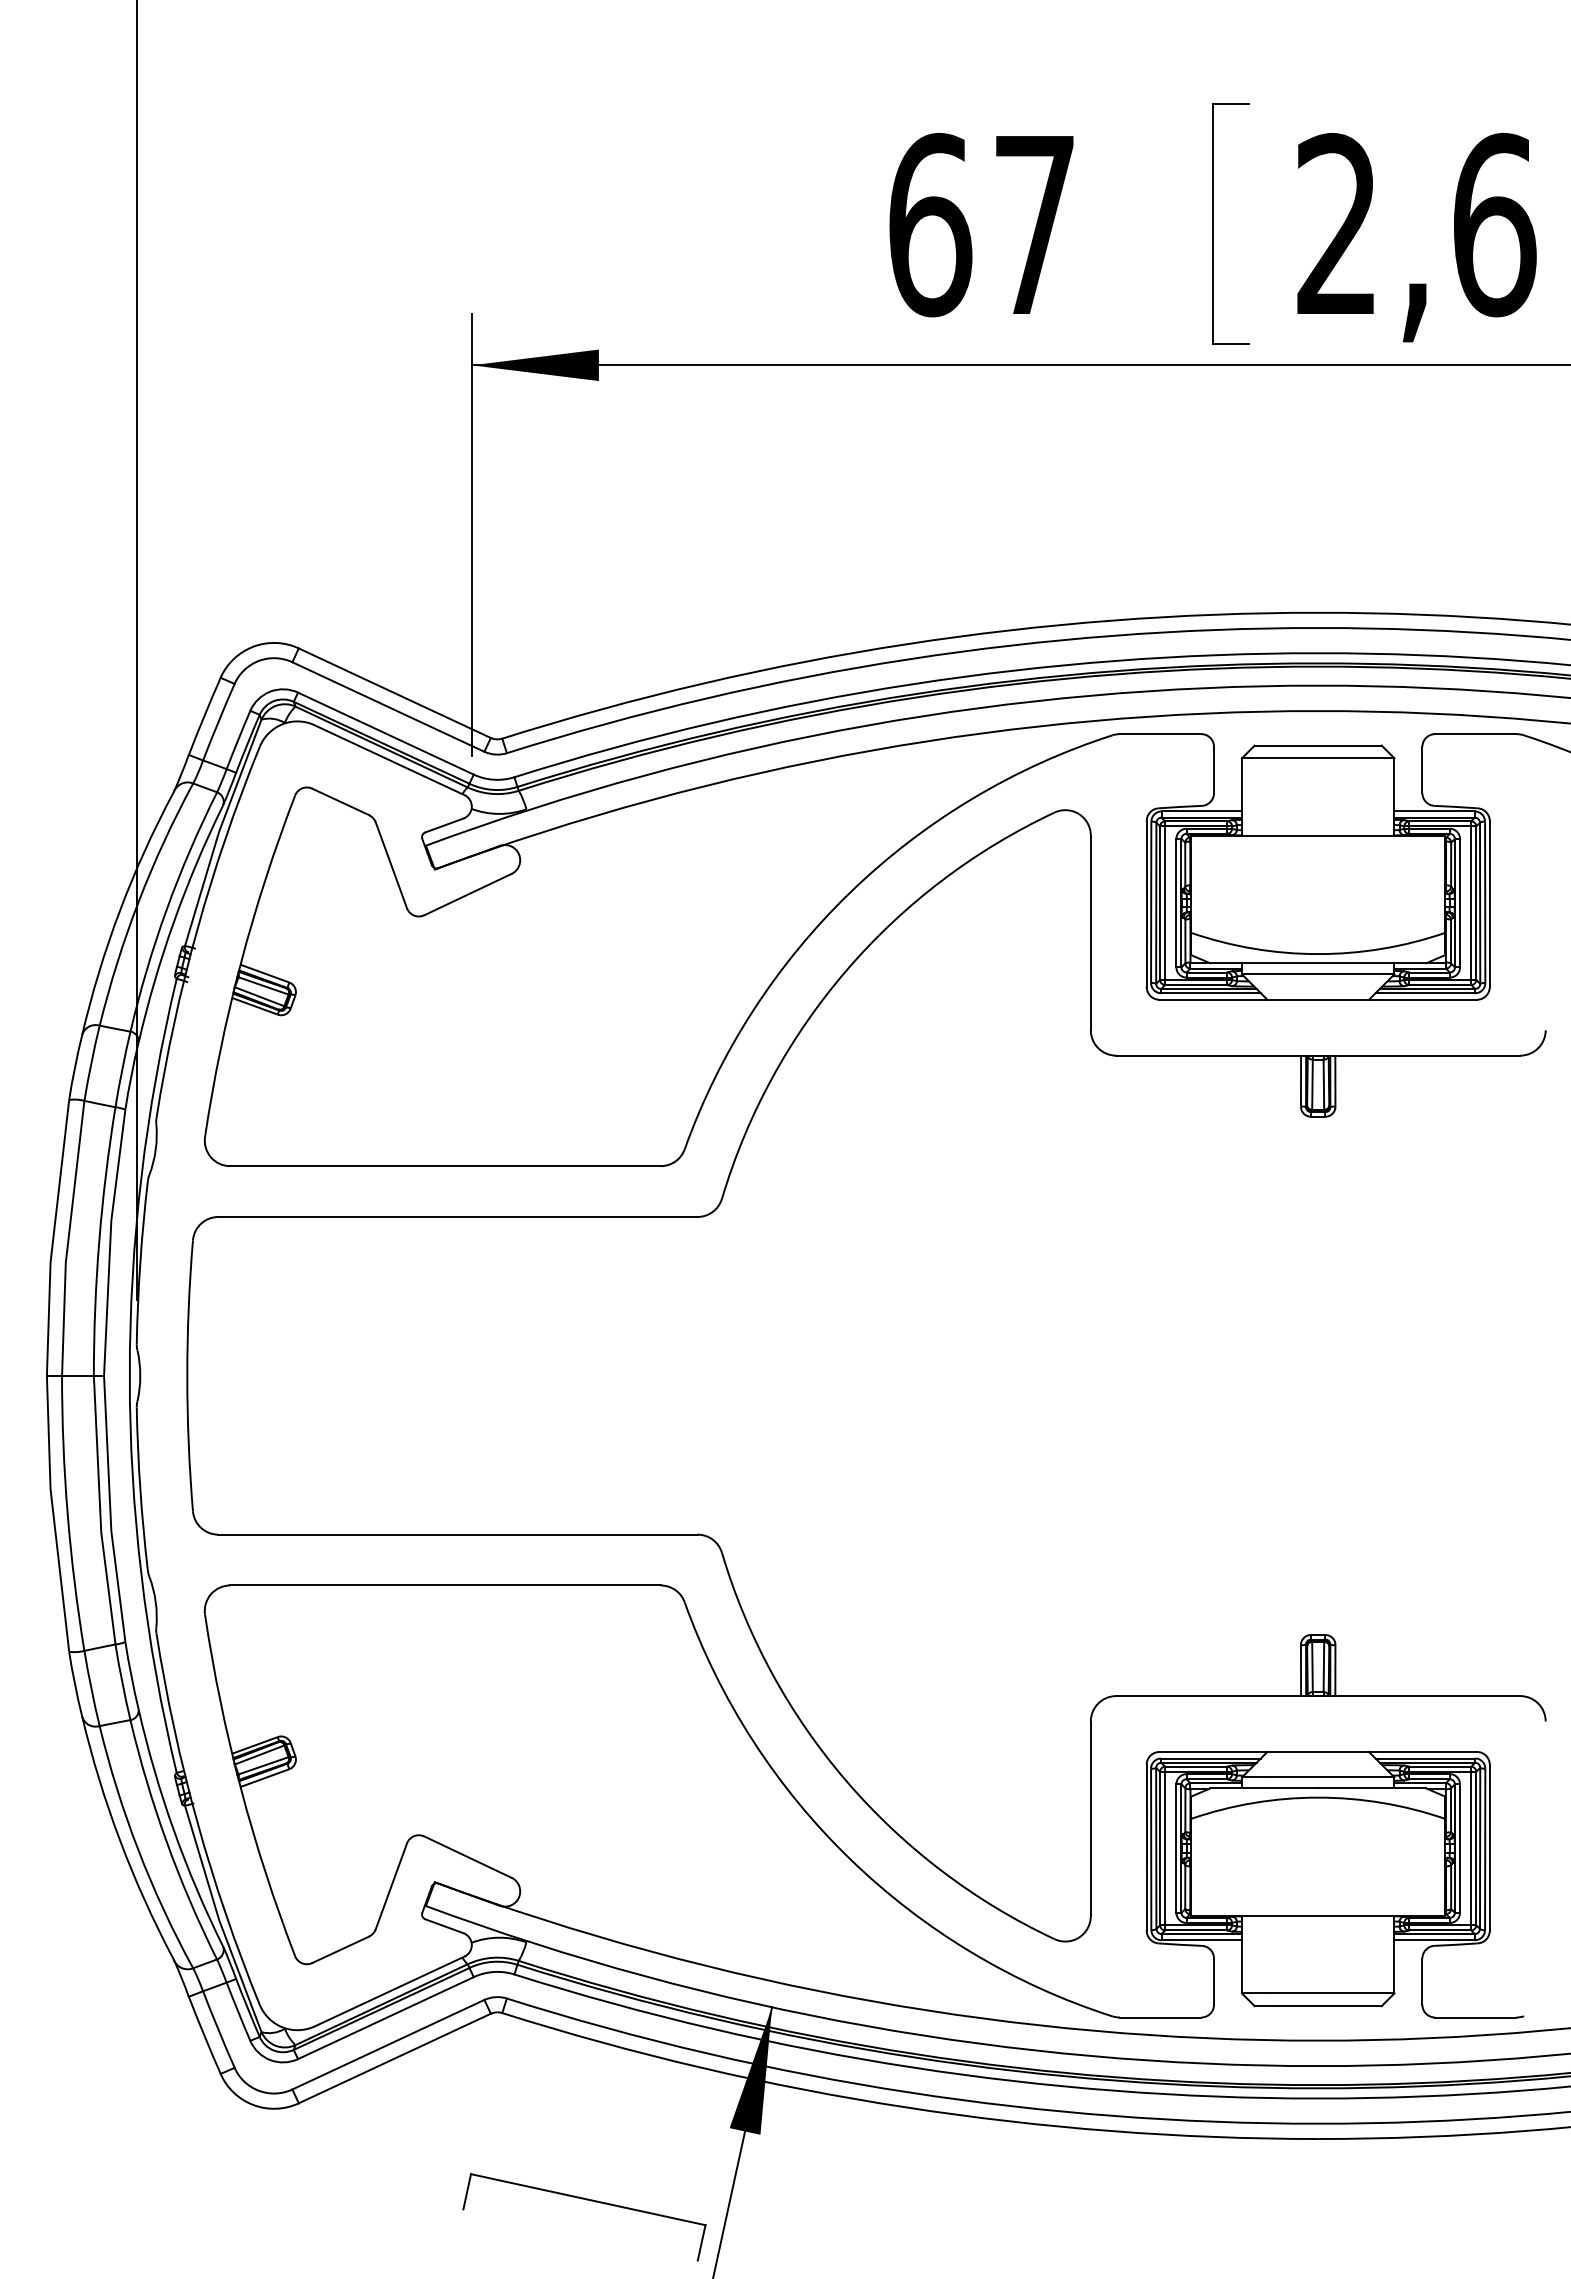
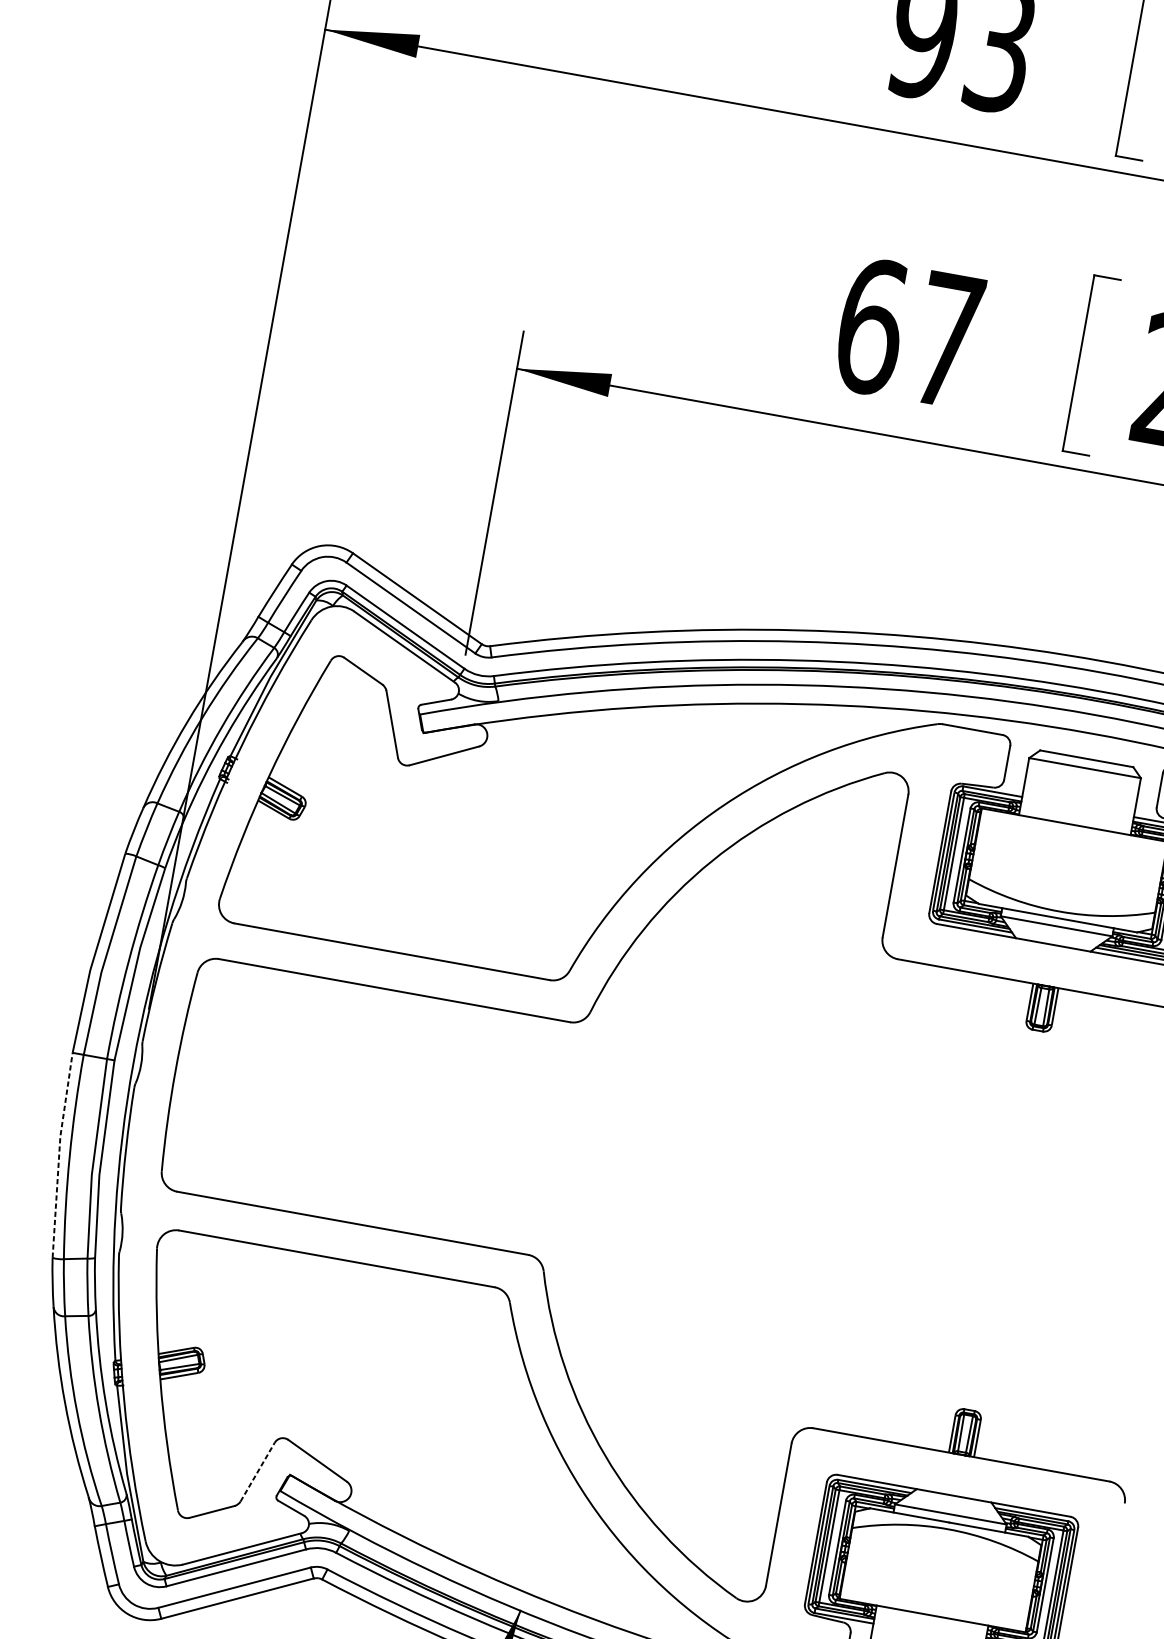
line: (53, 1513) -> (59, 1154), solid -> dashed
line: (391, 1886) -> (257, 1472), solid -> dashed

